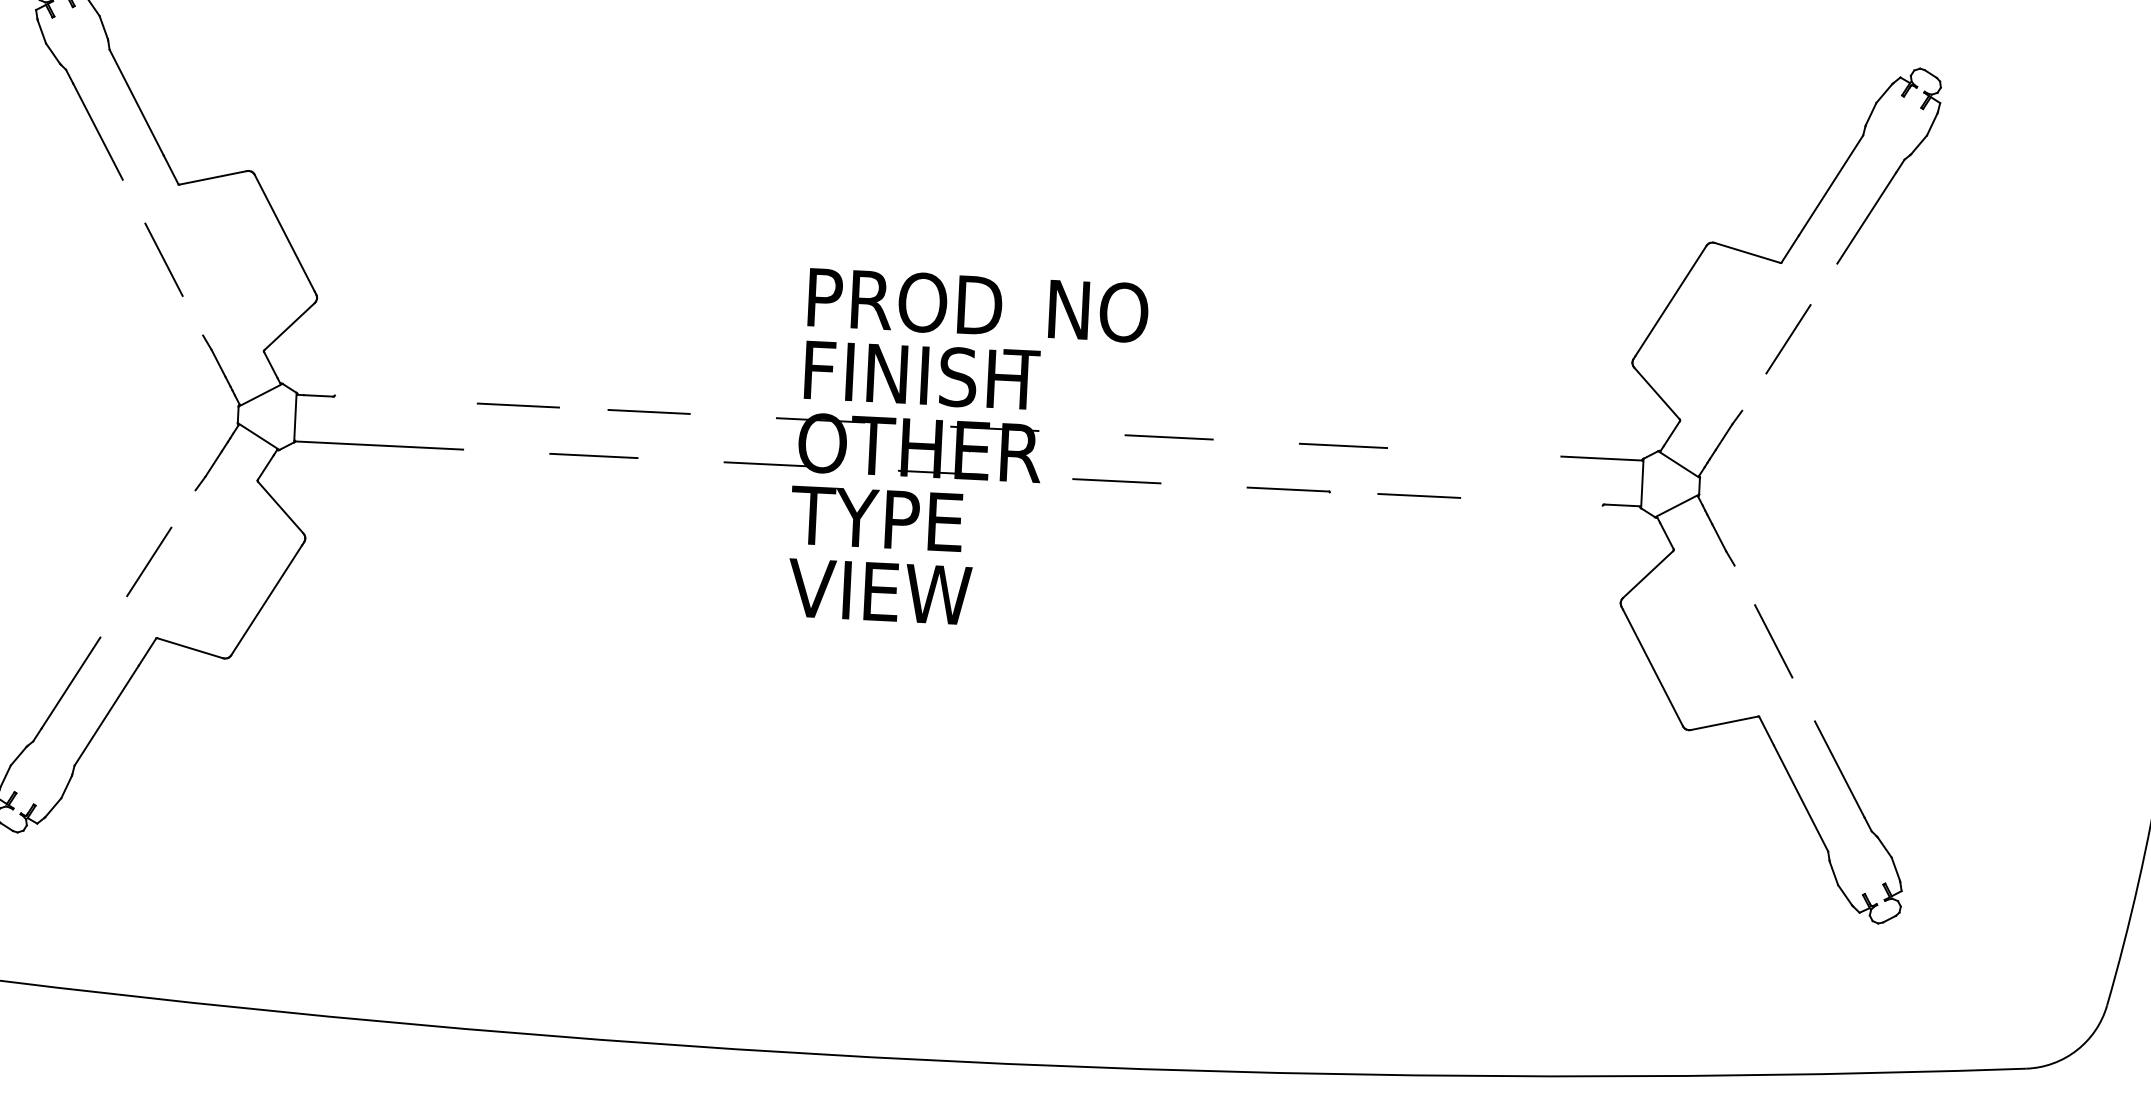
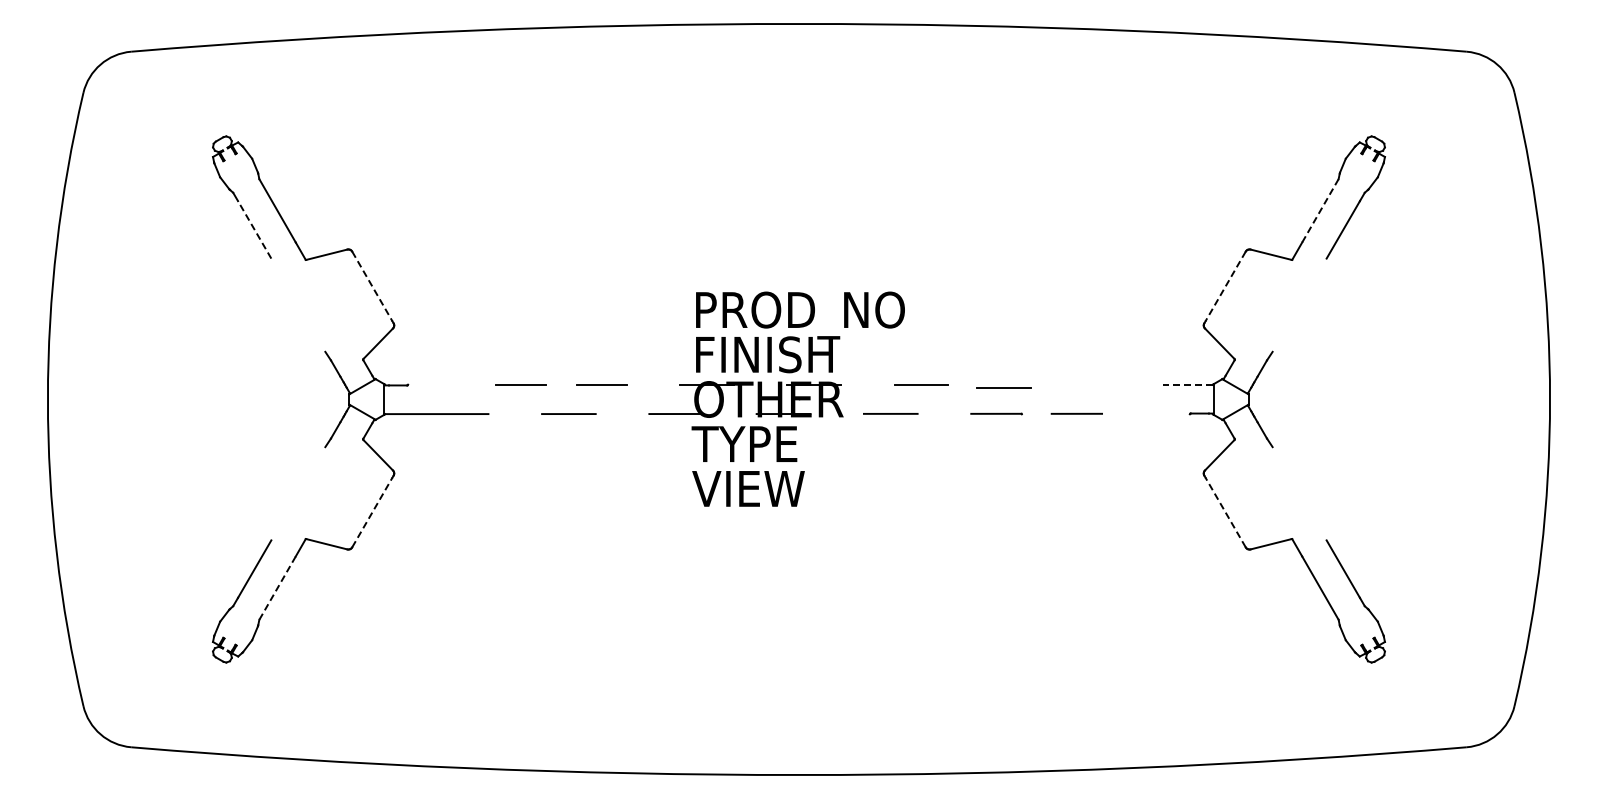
line: (97, 131) -> (254, 229), solid -> dashed
line: (1831, 184) -> (1320, 210), solid -> dashed
line: (284, 234) -> (372, 287), solid -> dashed
line: (163, 259) -> (298, 306), removed
line: (1670, 302) -> (1225, 287), solid -> dashed
line: (1787, 339) -> (1298, 306), removed
line: (1342, 444) -> (1003, 387), moved
line: (1601, 458) -> (1187, 385), solid -> dashed
line: (148, 561) -> (298, 492), removed
line: (267, 598) -> (372, 511), solid -> dashed
line: (1773, 641) -> (1298, 492), removed
line: (1652, 666) -> (1225, 511), solid -> dashed
line: (106, 716) -> (277, 588), solid -> dashed

